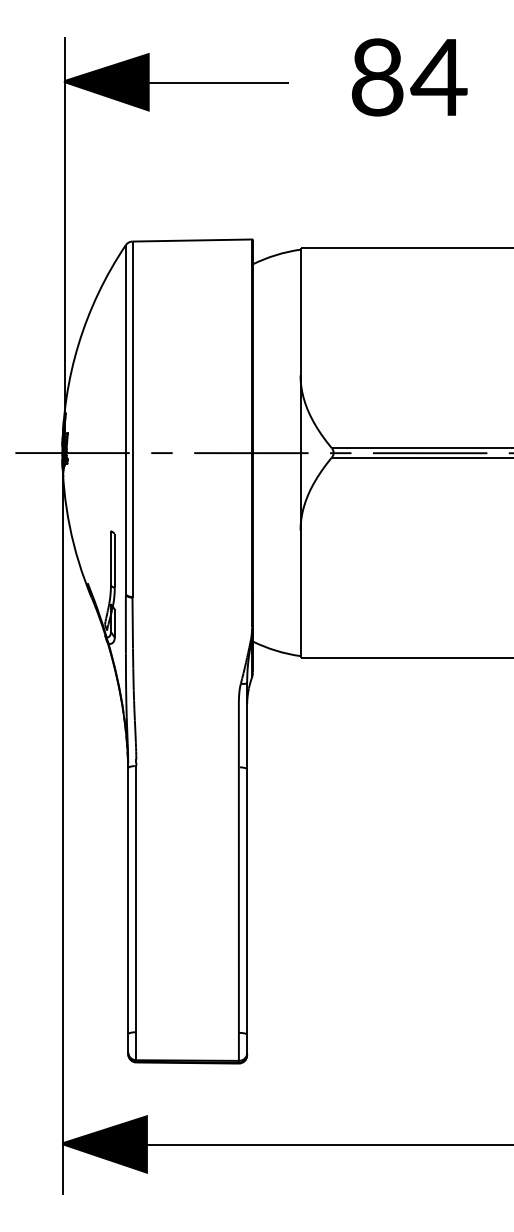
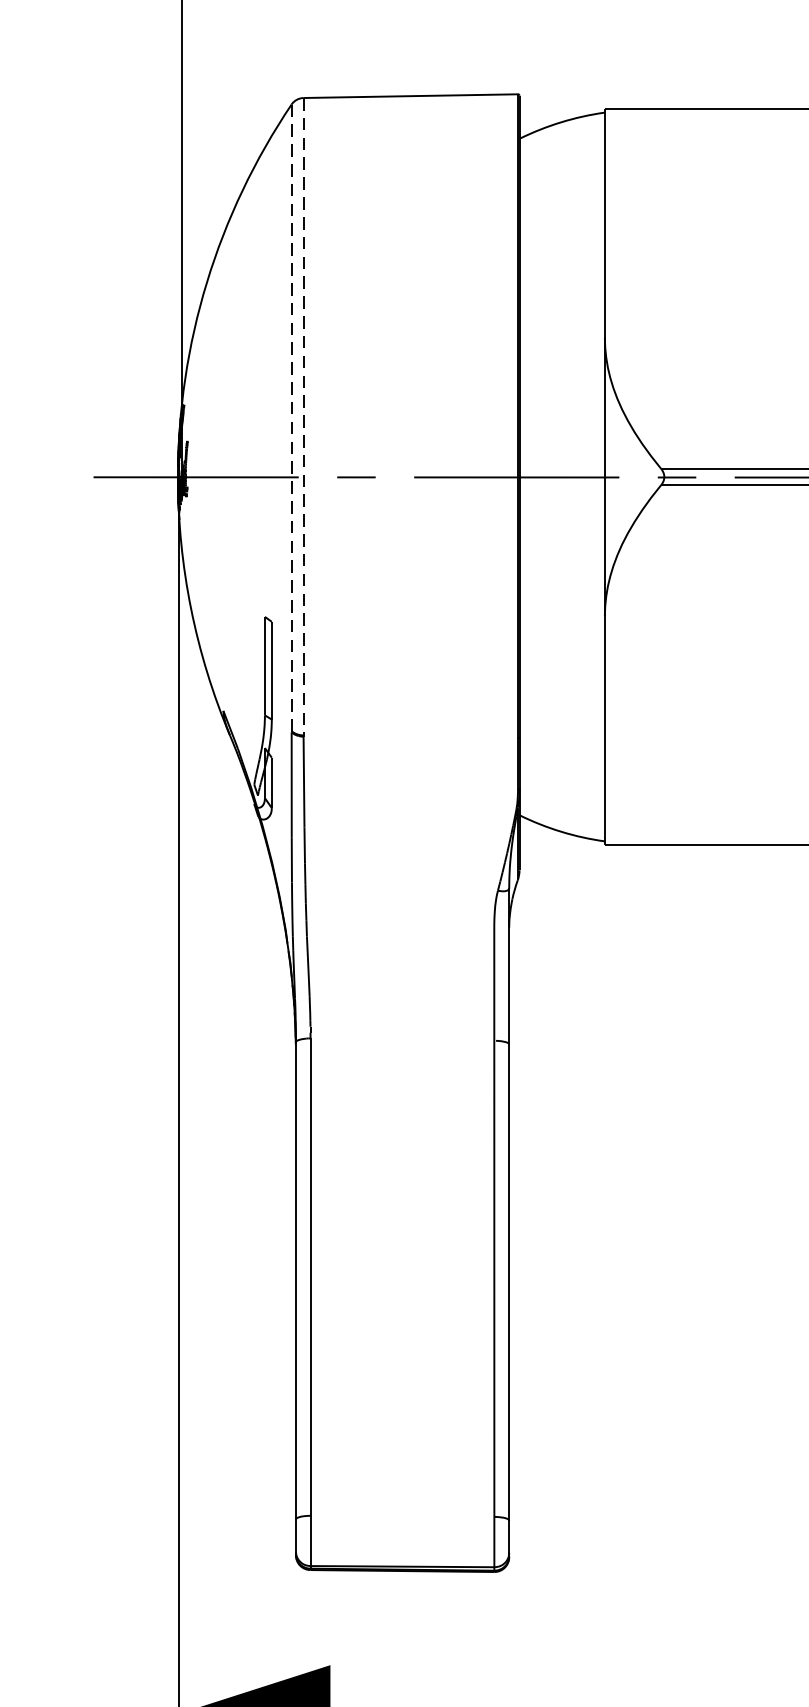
line: (125, 419) -> (291, 417), solid -> dashed
line: (132, 419) -> (303, 417), solid -> dashed

